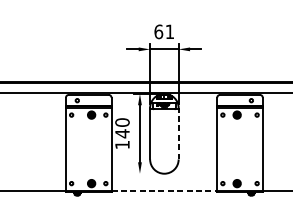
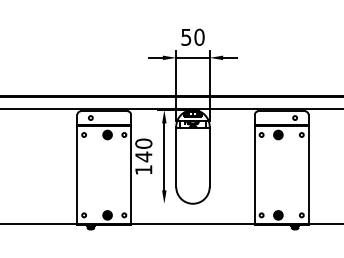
text: (163, 31) -> (192, 36), 61 -> 50
line: (178, 133) -> (209, 156), dashed -> solid
line: (163, 190) -> (192, 223), dashed -> solid

